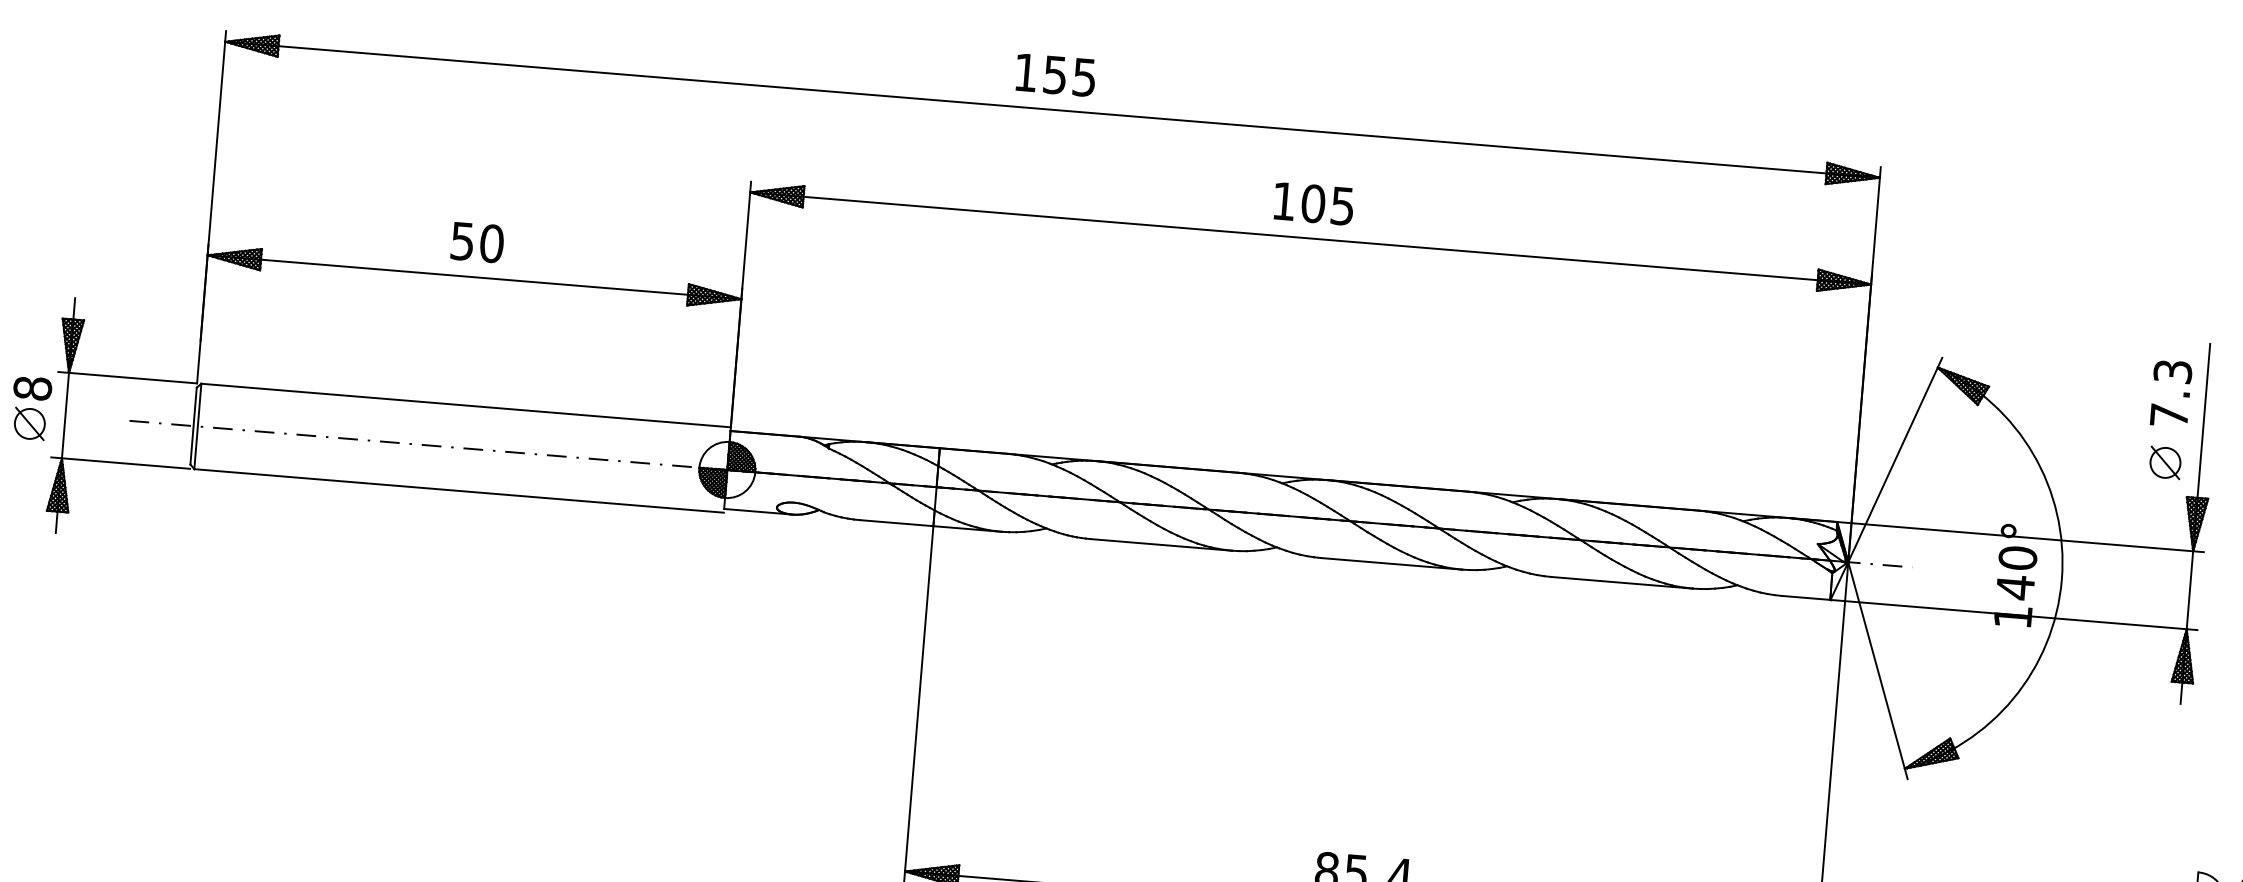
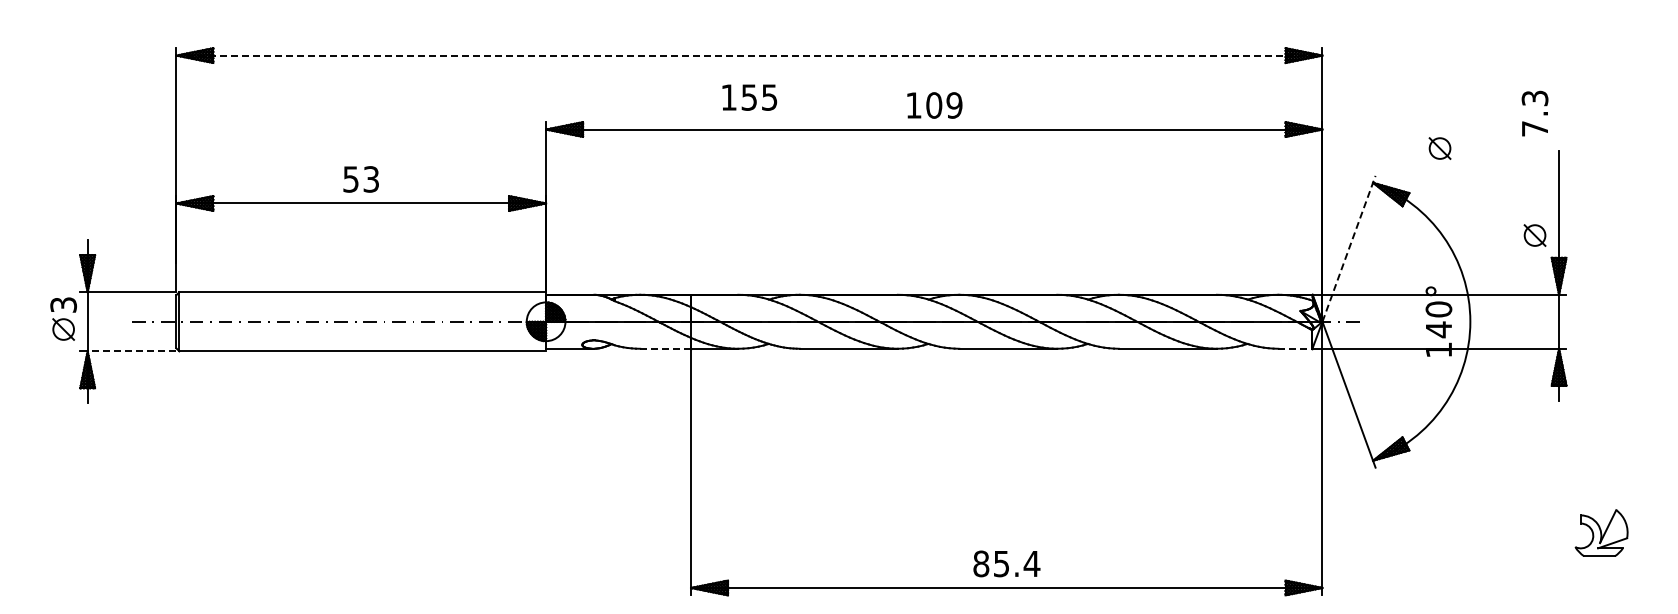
text: (1055, 75) -> (749, 97), moved
line: (1052, 109) -> (749, 55), solid -> dashed
text: (1342, 206) -> (954, 105), 105 -> 109
text: (492, 243) -> (371, 179), 50 -> 53
part: (2037, 325) -> (1439, 148), added
text: (32, 387) -> (63, 304), 8 -> 3
text: (2170, 393) -> (1534, 113), moved
line: (1896, 459) -> (1349, 248), solid -> dashed
line: (125, 463) -> (131, 351), solid -> dashed
line: (898, 522) -> (666, 348), solid -> dashed
line: (1806, 597) -> (1295, 348), solid -> dashed

